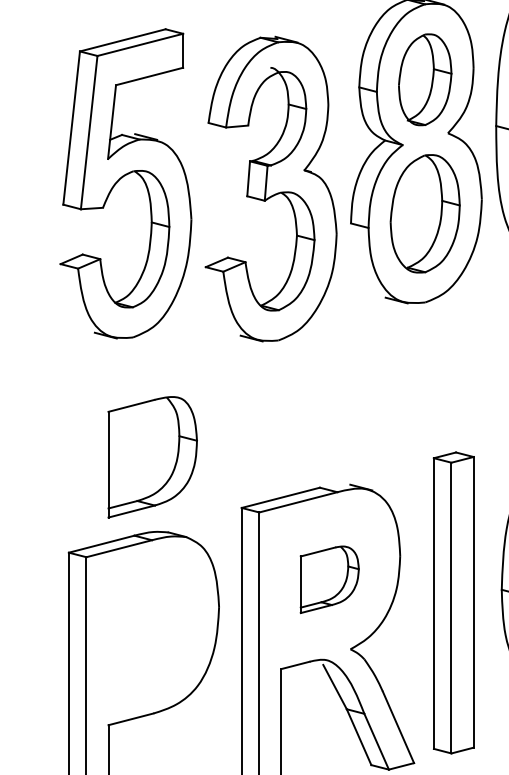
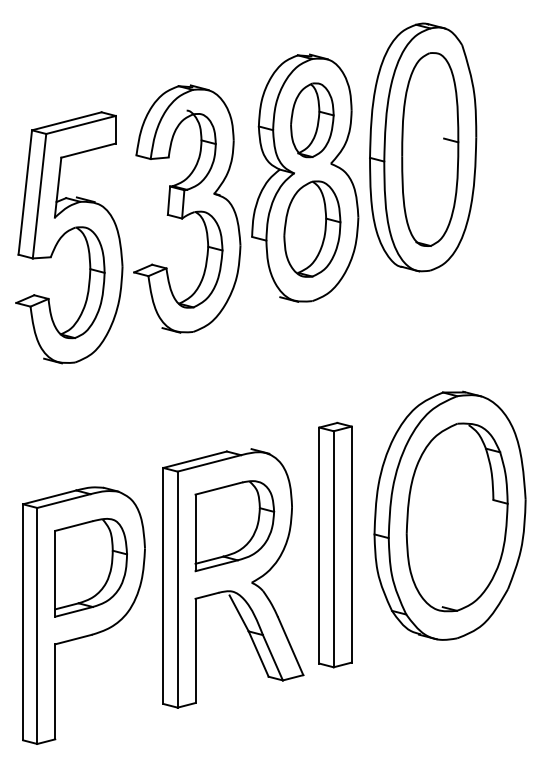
part: (126, 183) -> (69, 237), moved
part: (151, 456) -> (90, 567), moved
part: (329, 580) -> (234, 526), size x1.67

